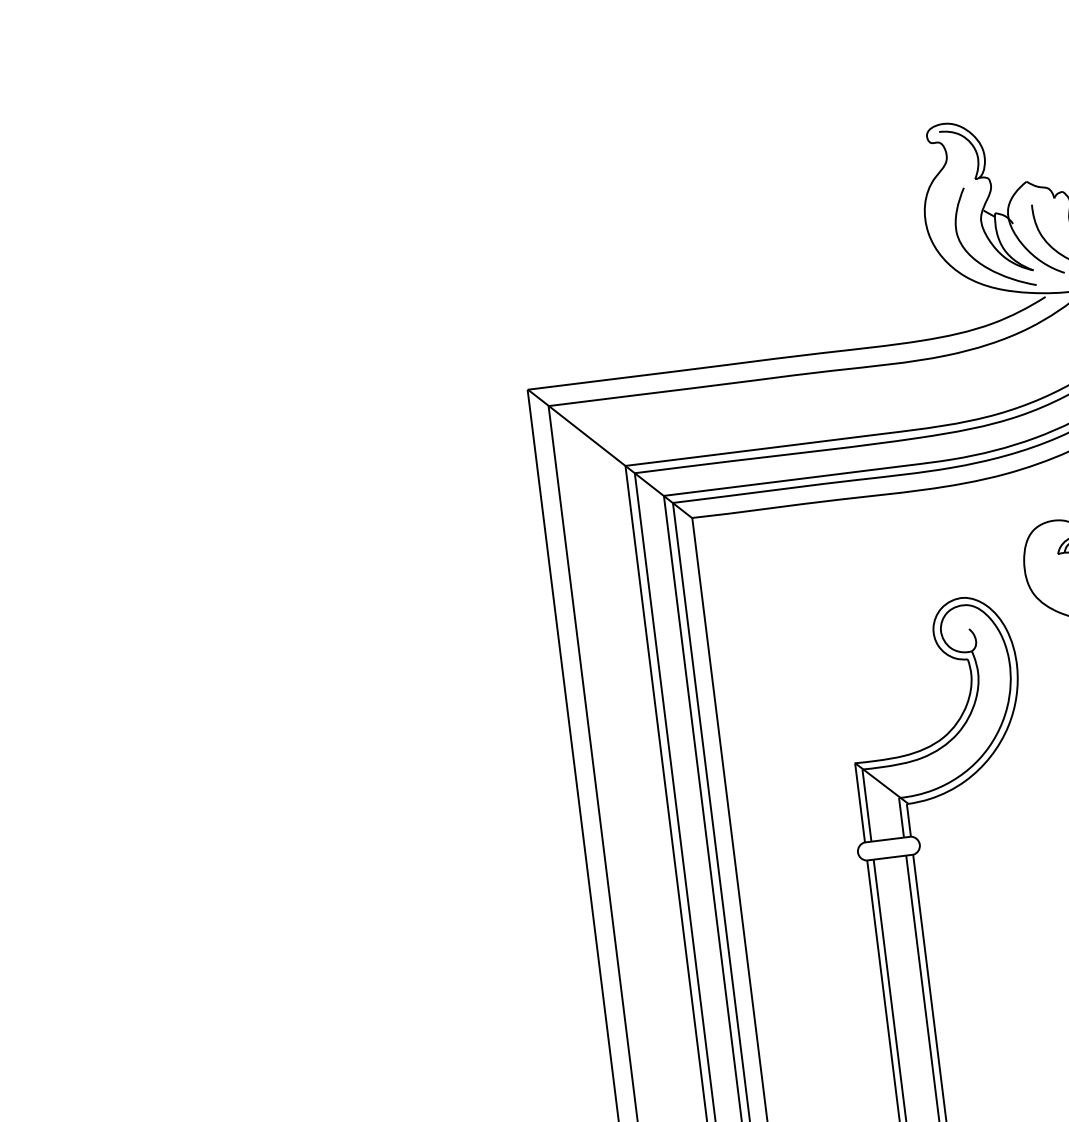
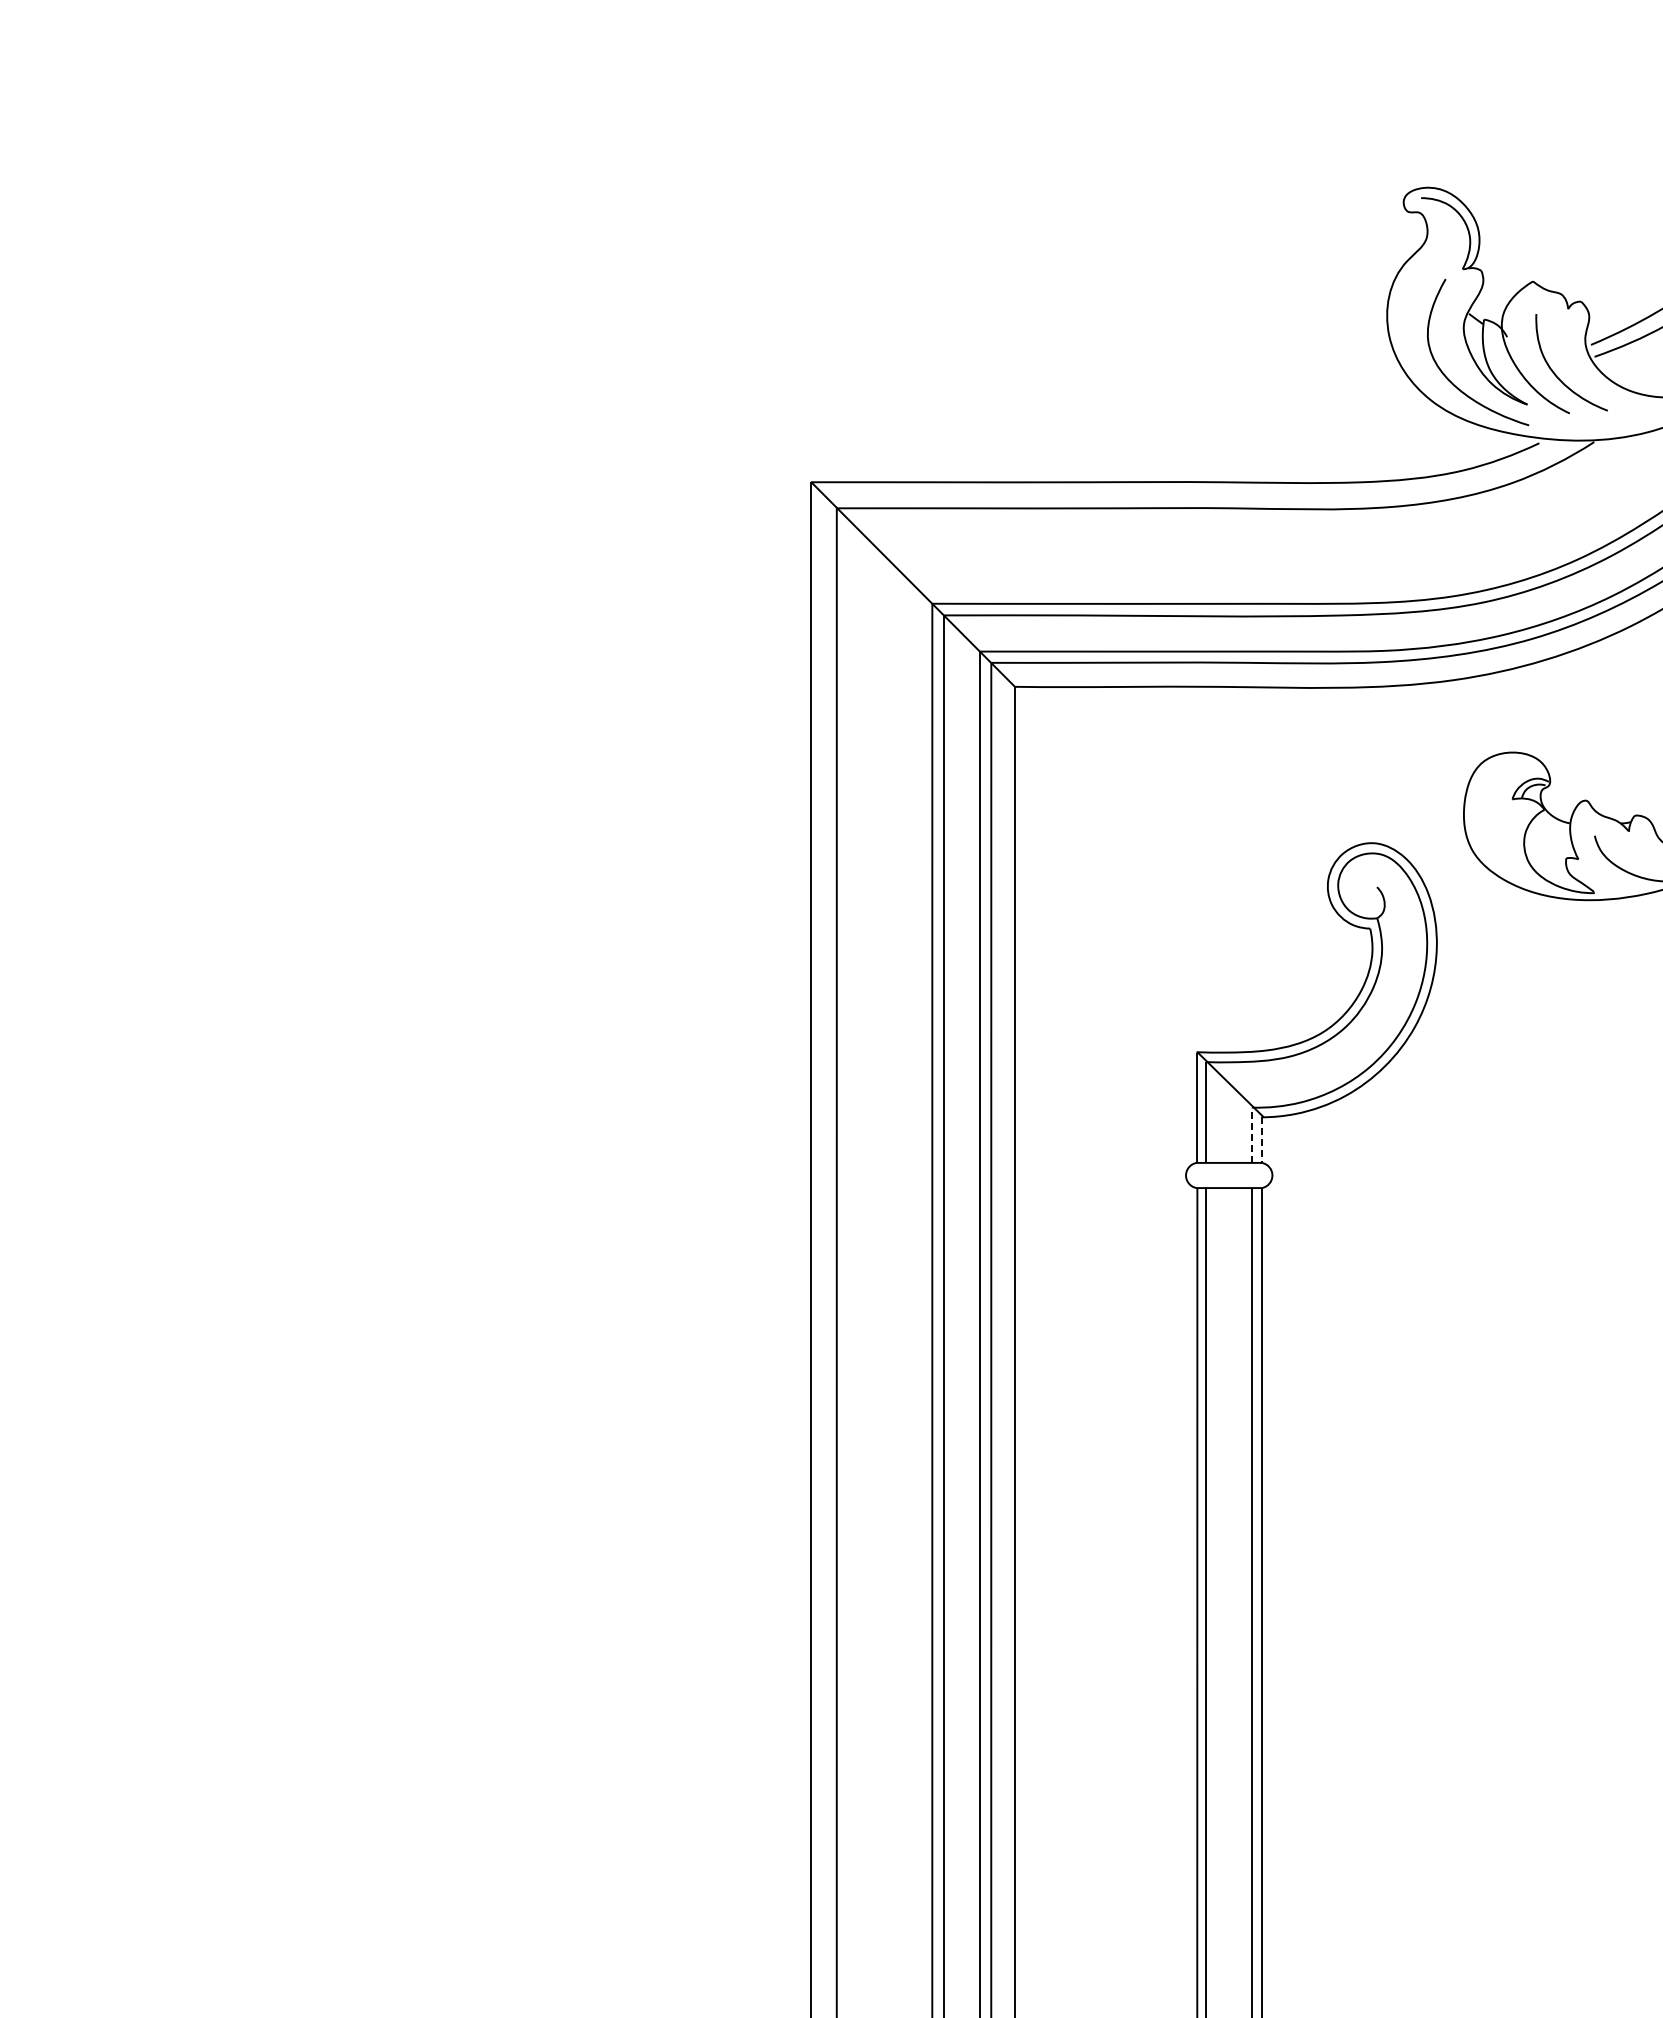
line: (901, 818) -> (1251, 1135), solid -> dashed
line: (908, 820) -> (1261, 1140), solid -> dashed

